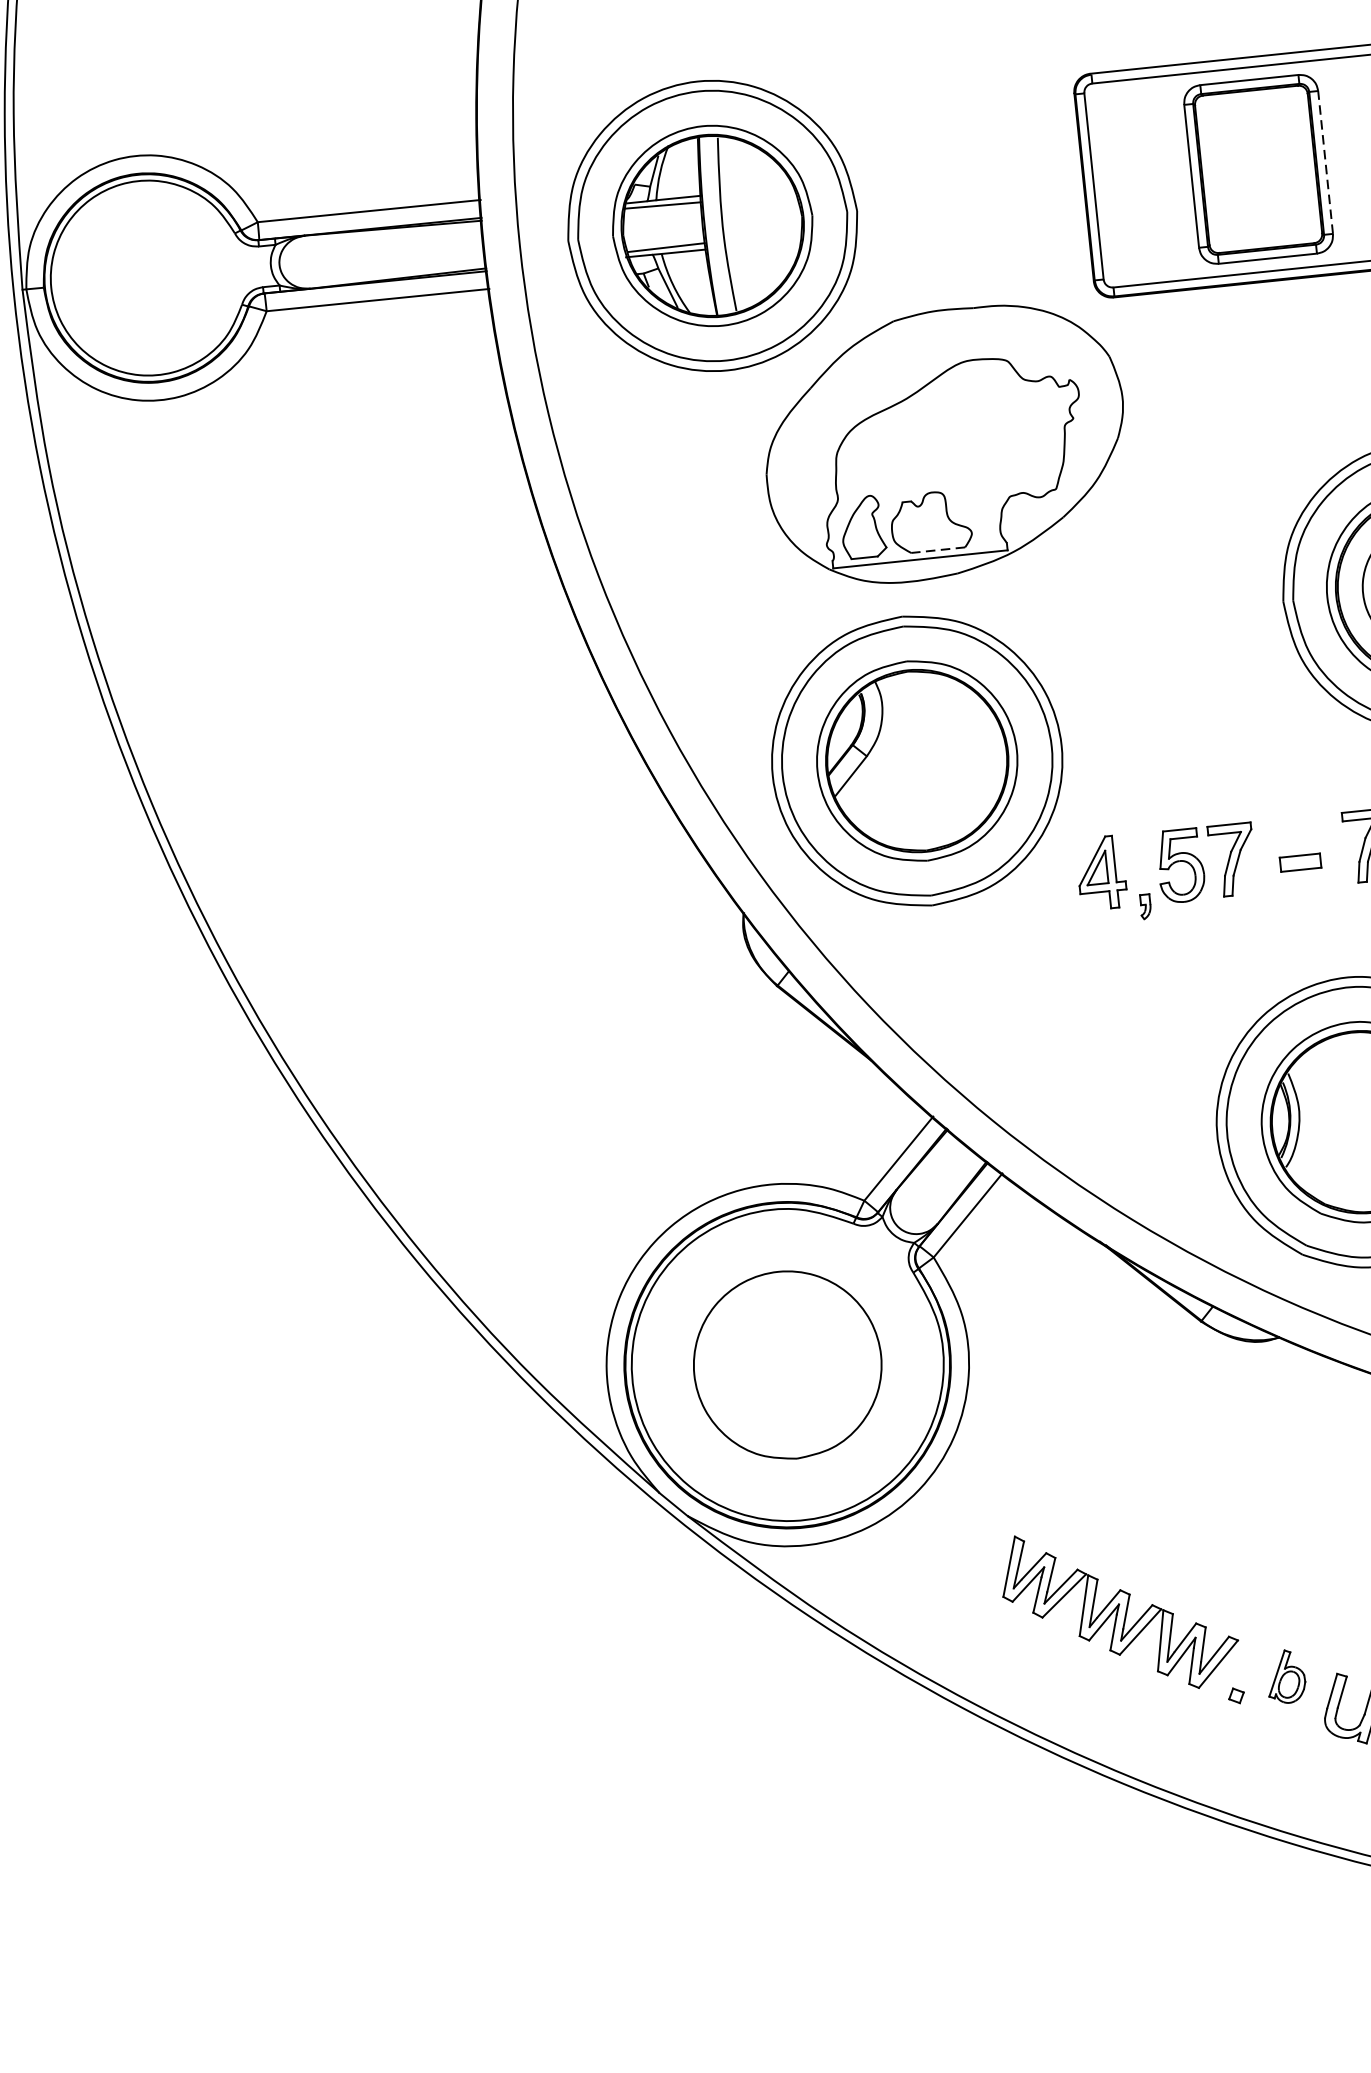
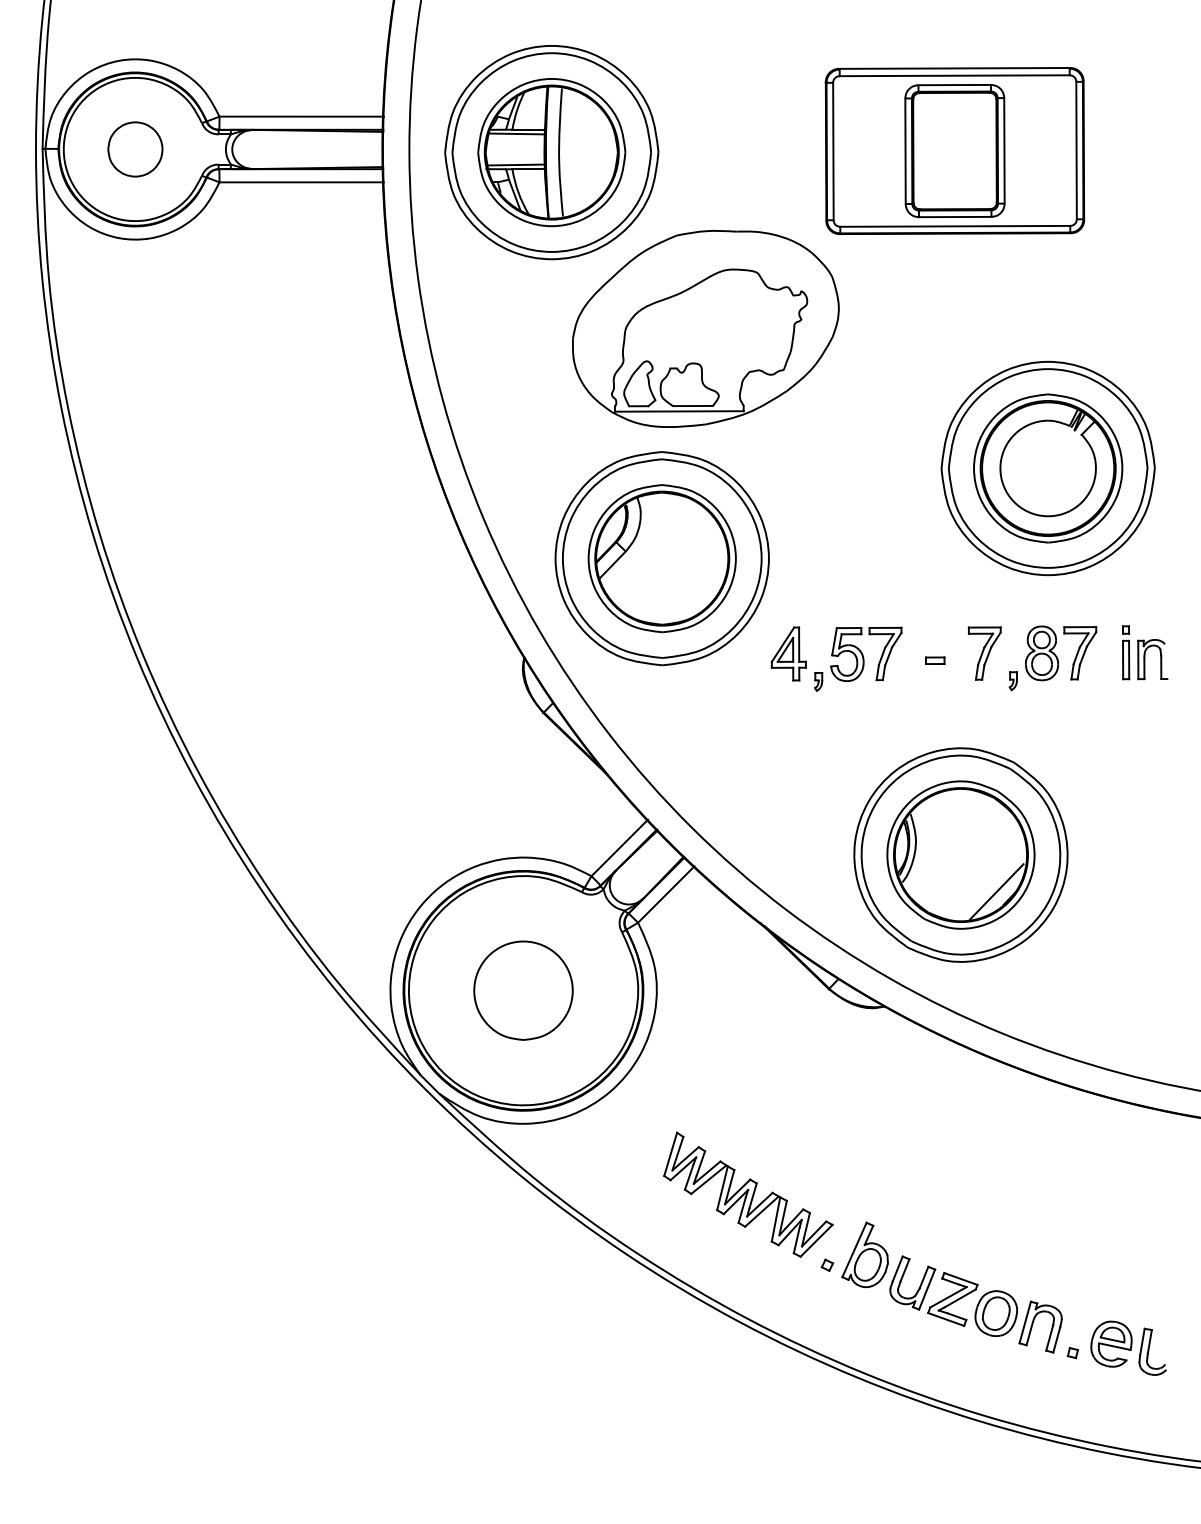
line: (1325, 161) -> (1004, 150), dashed -> solid
part: (148, 278) -> (135, 149), added
line: (937, 550) -> (692, 406), dashed -> solid
part: (1301, 862) -> (935, 660), size x0.62
part: (787, 1364) -> (523, 990), size x0.71
part: (1285, 1676) -> (864, 1254), size x1.67

